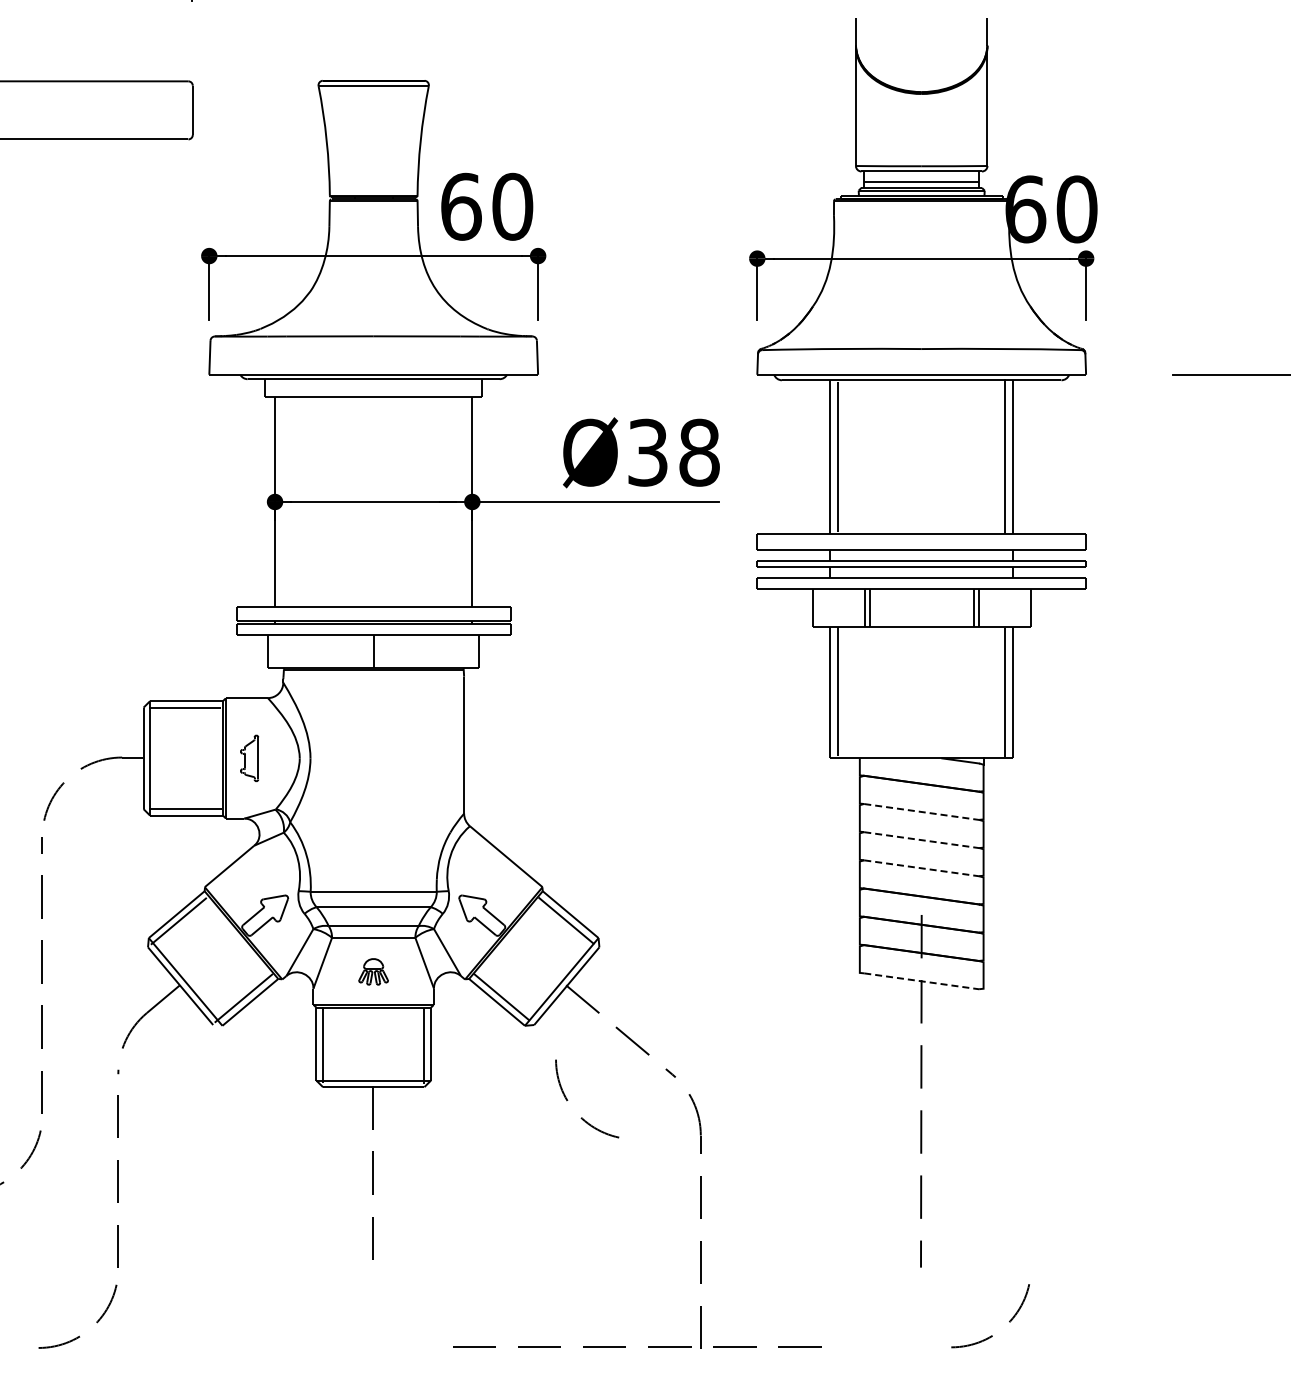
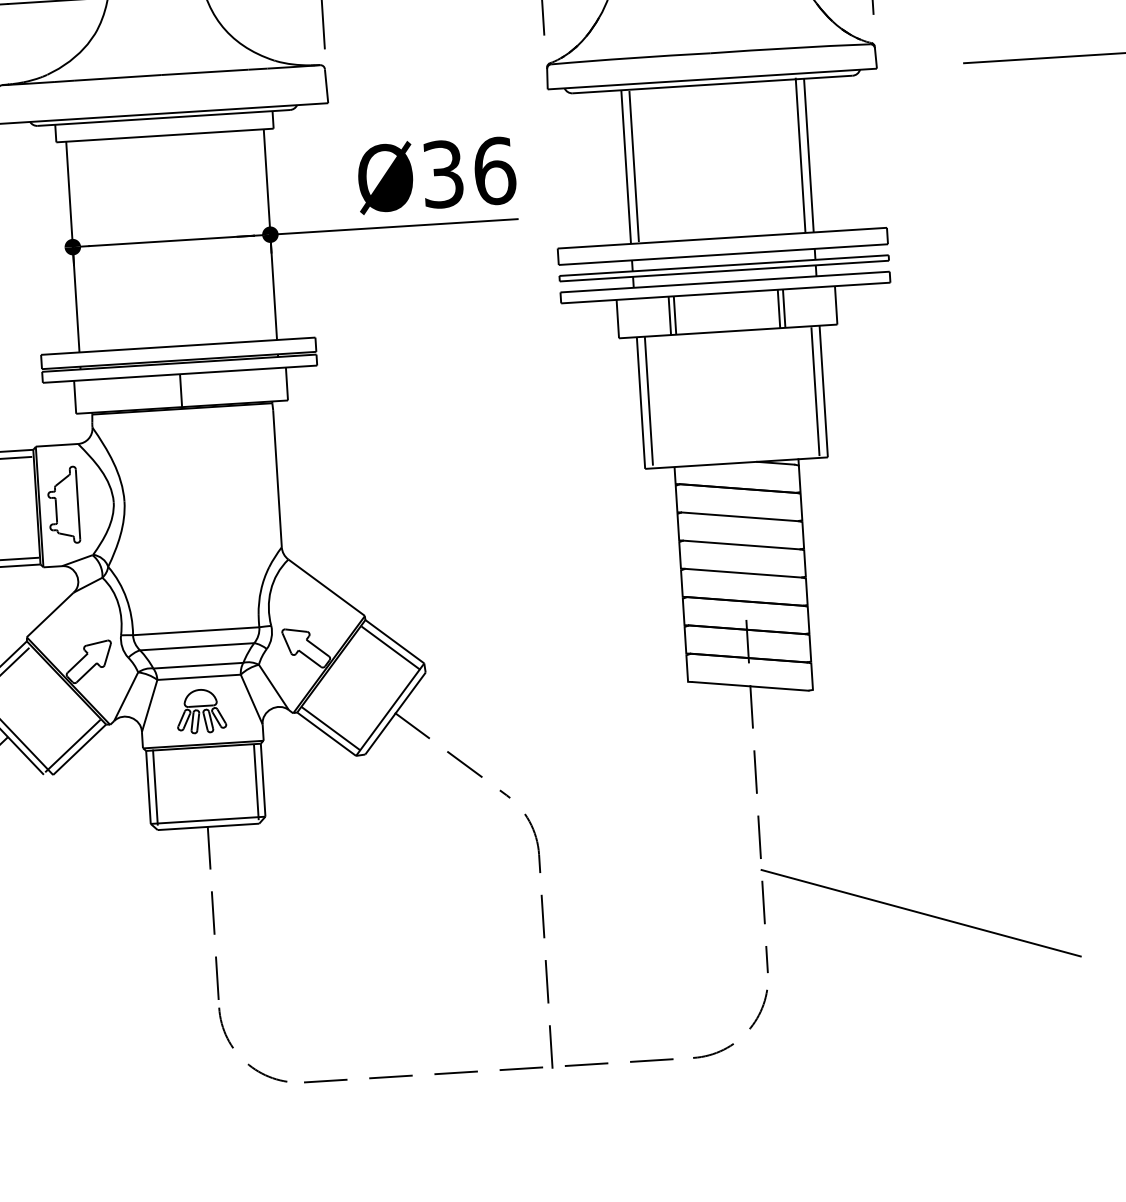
text: (699, 452) -> (494, 170), Ø38 -> Ø36
part: (249, 758) -> (63, 505), size x1.67
line: (921, 812) -> (739, 517), dashed -> solid
line: (921, 840) -> (741, 545), dashed -> solid
line: (921, 868) -> (743, 573), dashed -> solid
part: (373, 971) -> (201, 711), size x1.67
line: (921, 981) -> (750, 686), dashed -> solid
curve: (568, 1100) -> (234, 1047), moved
line: (1077, 1217) -> (921, 913), added
curve: (991, 1335) -> (732, 1043), moved

